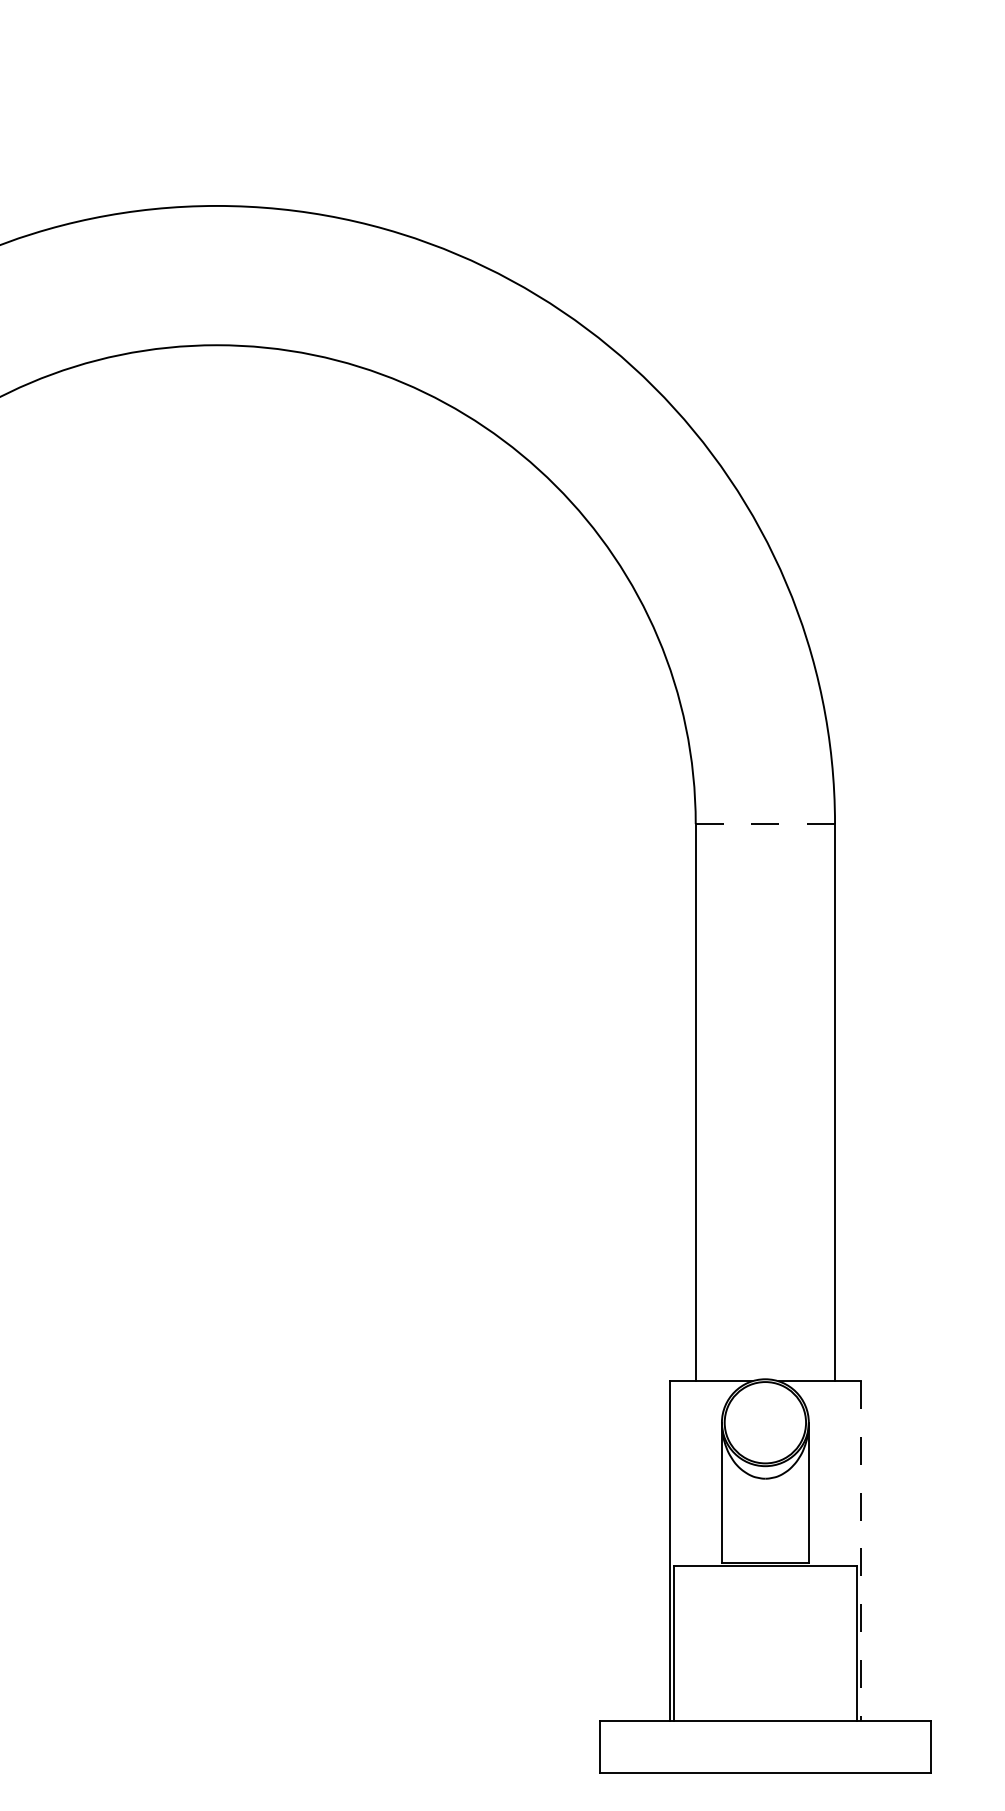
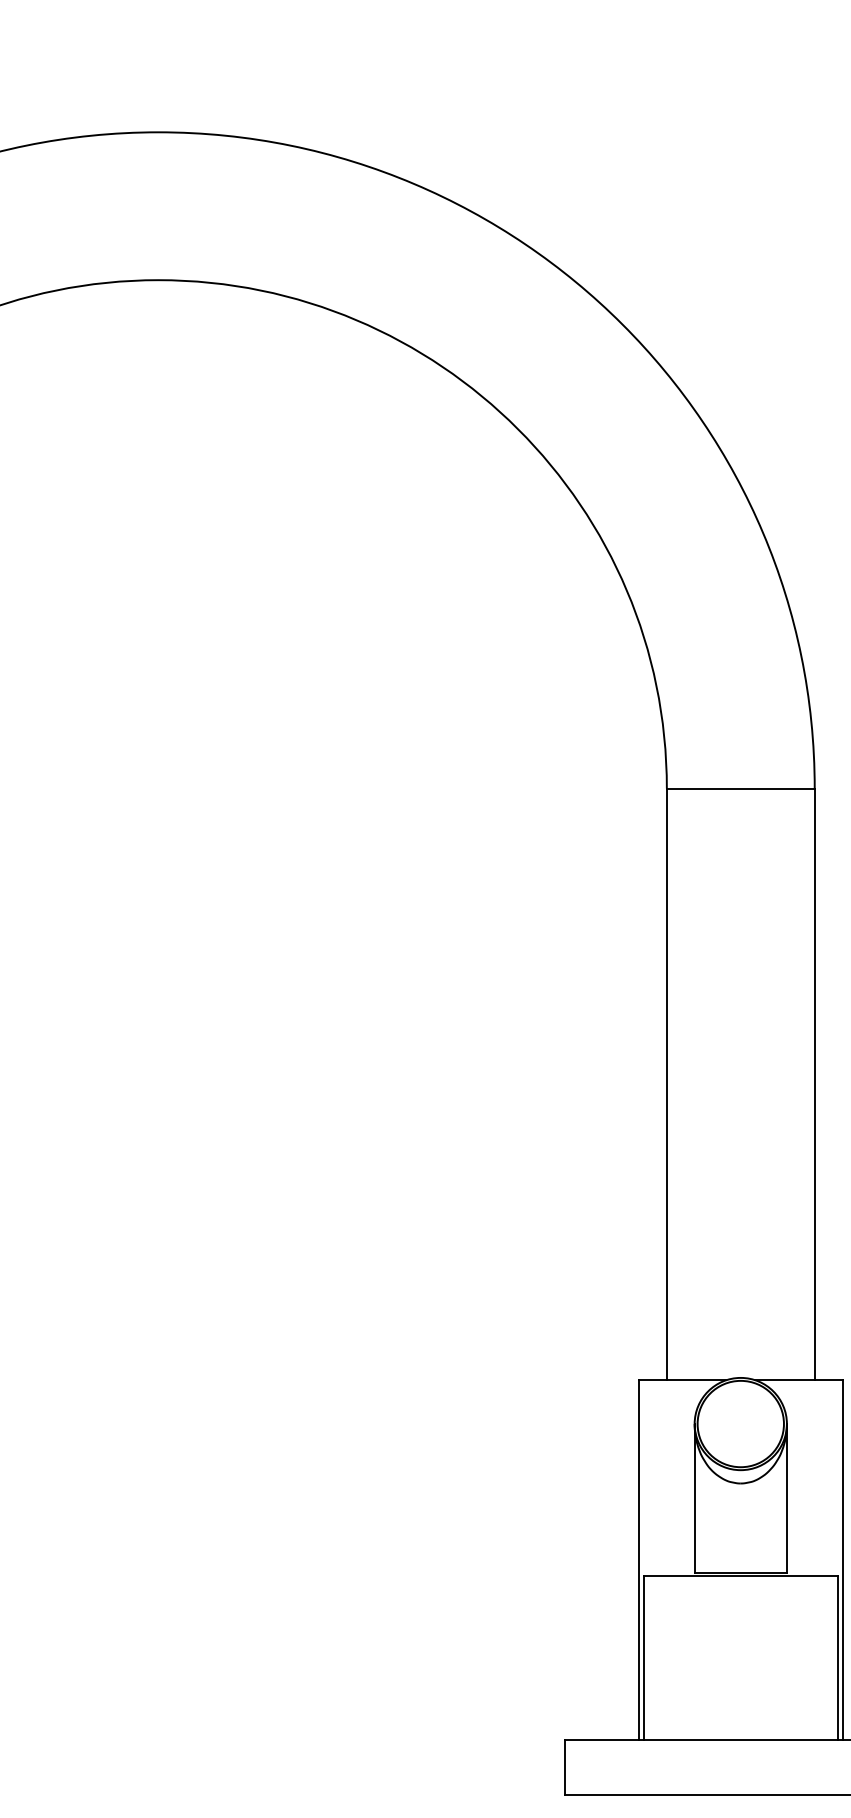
line: (765, 824) -> (740, 788), dashed -> solid
line: (861, 1550) -> (842, 1559), dashed -> solid

